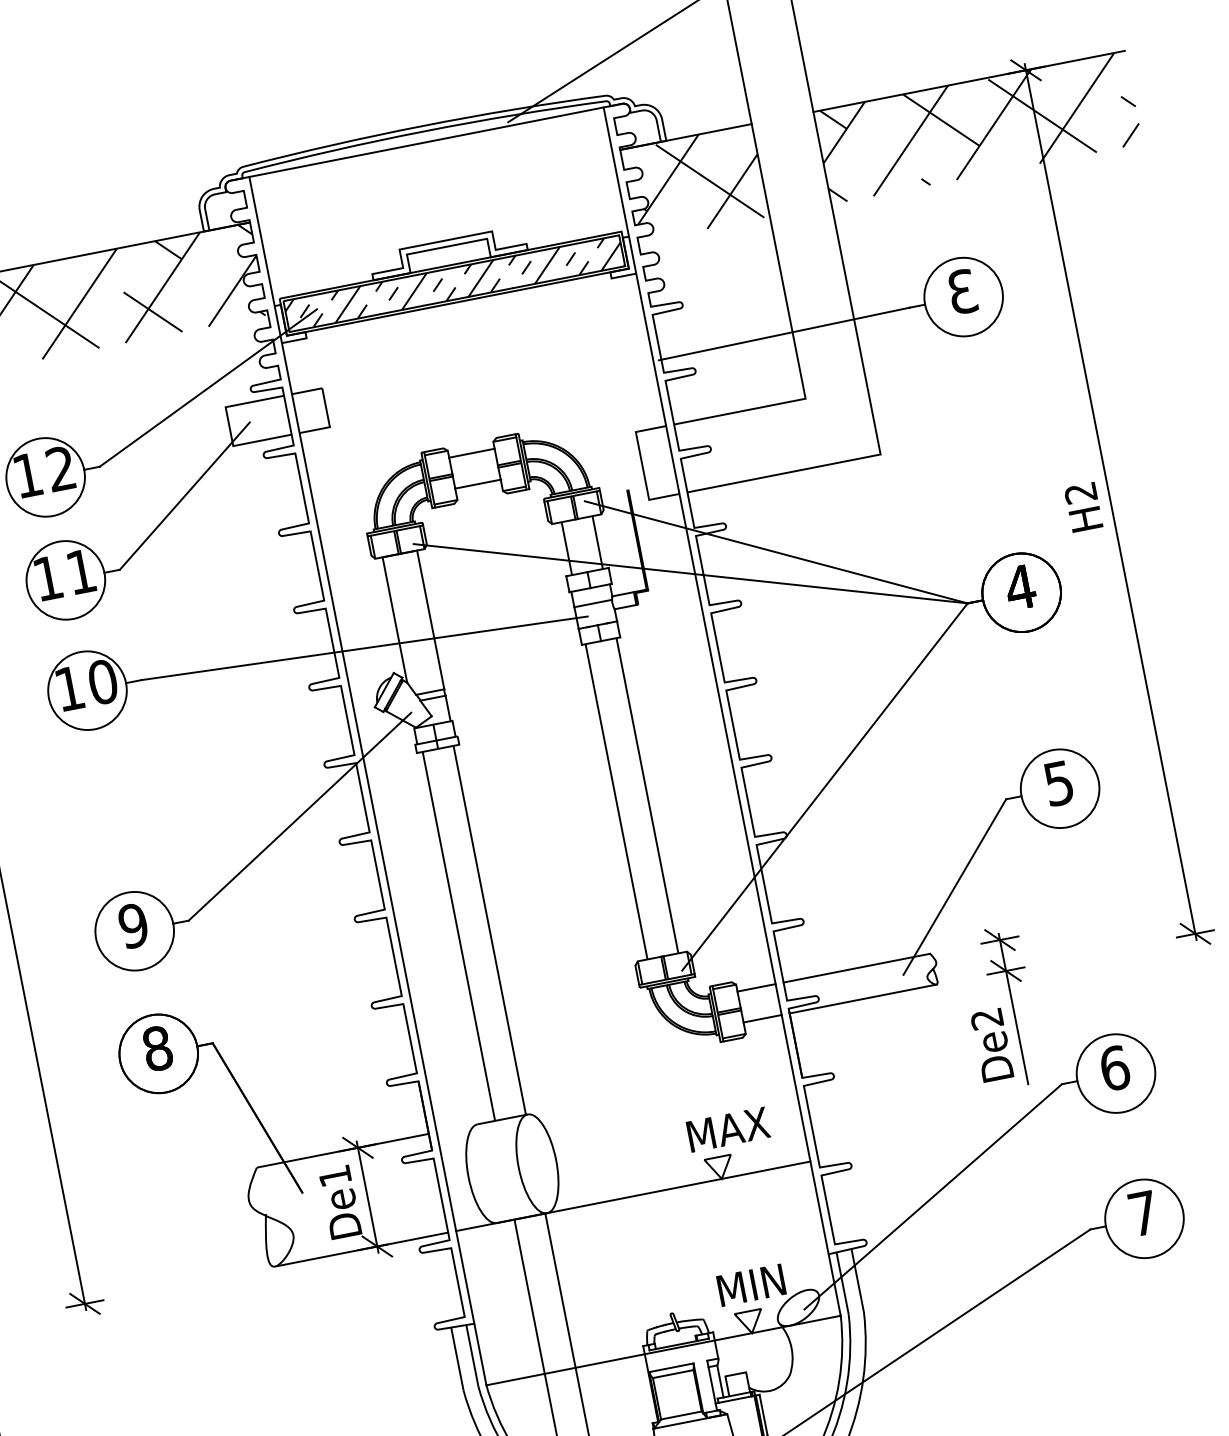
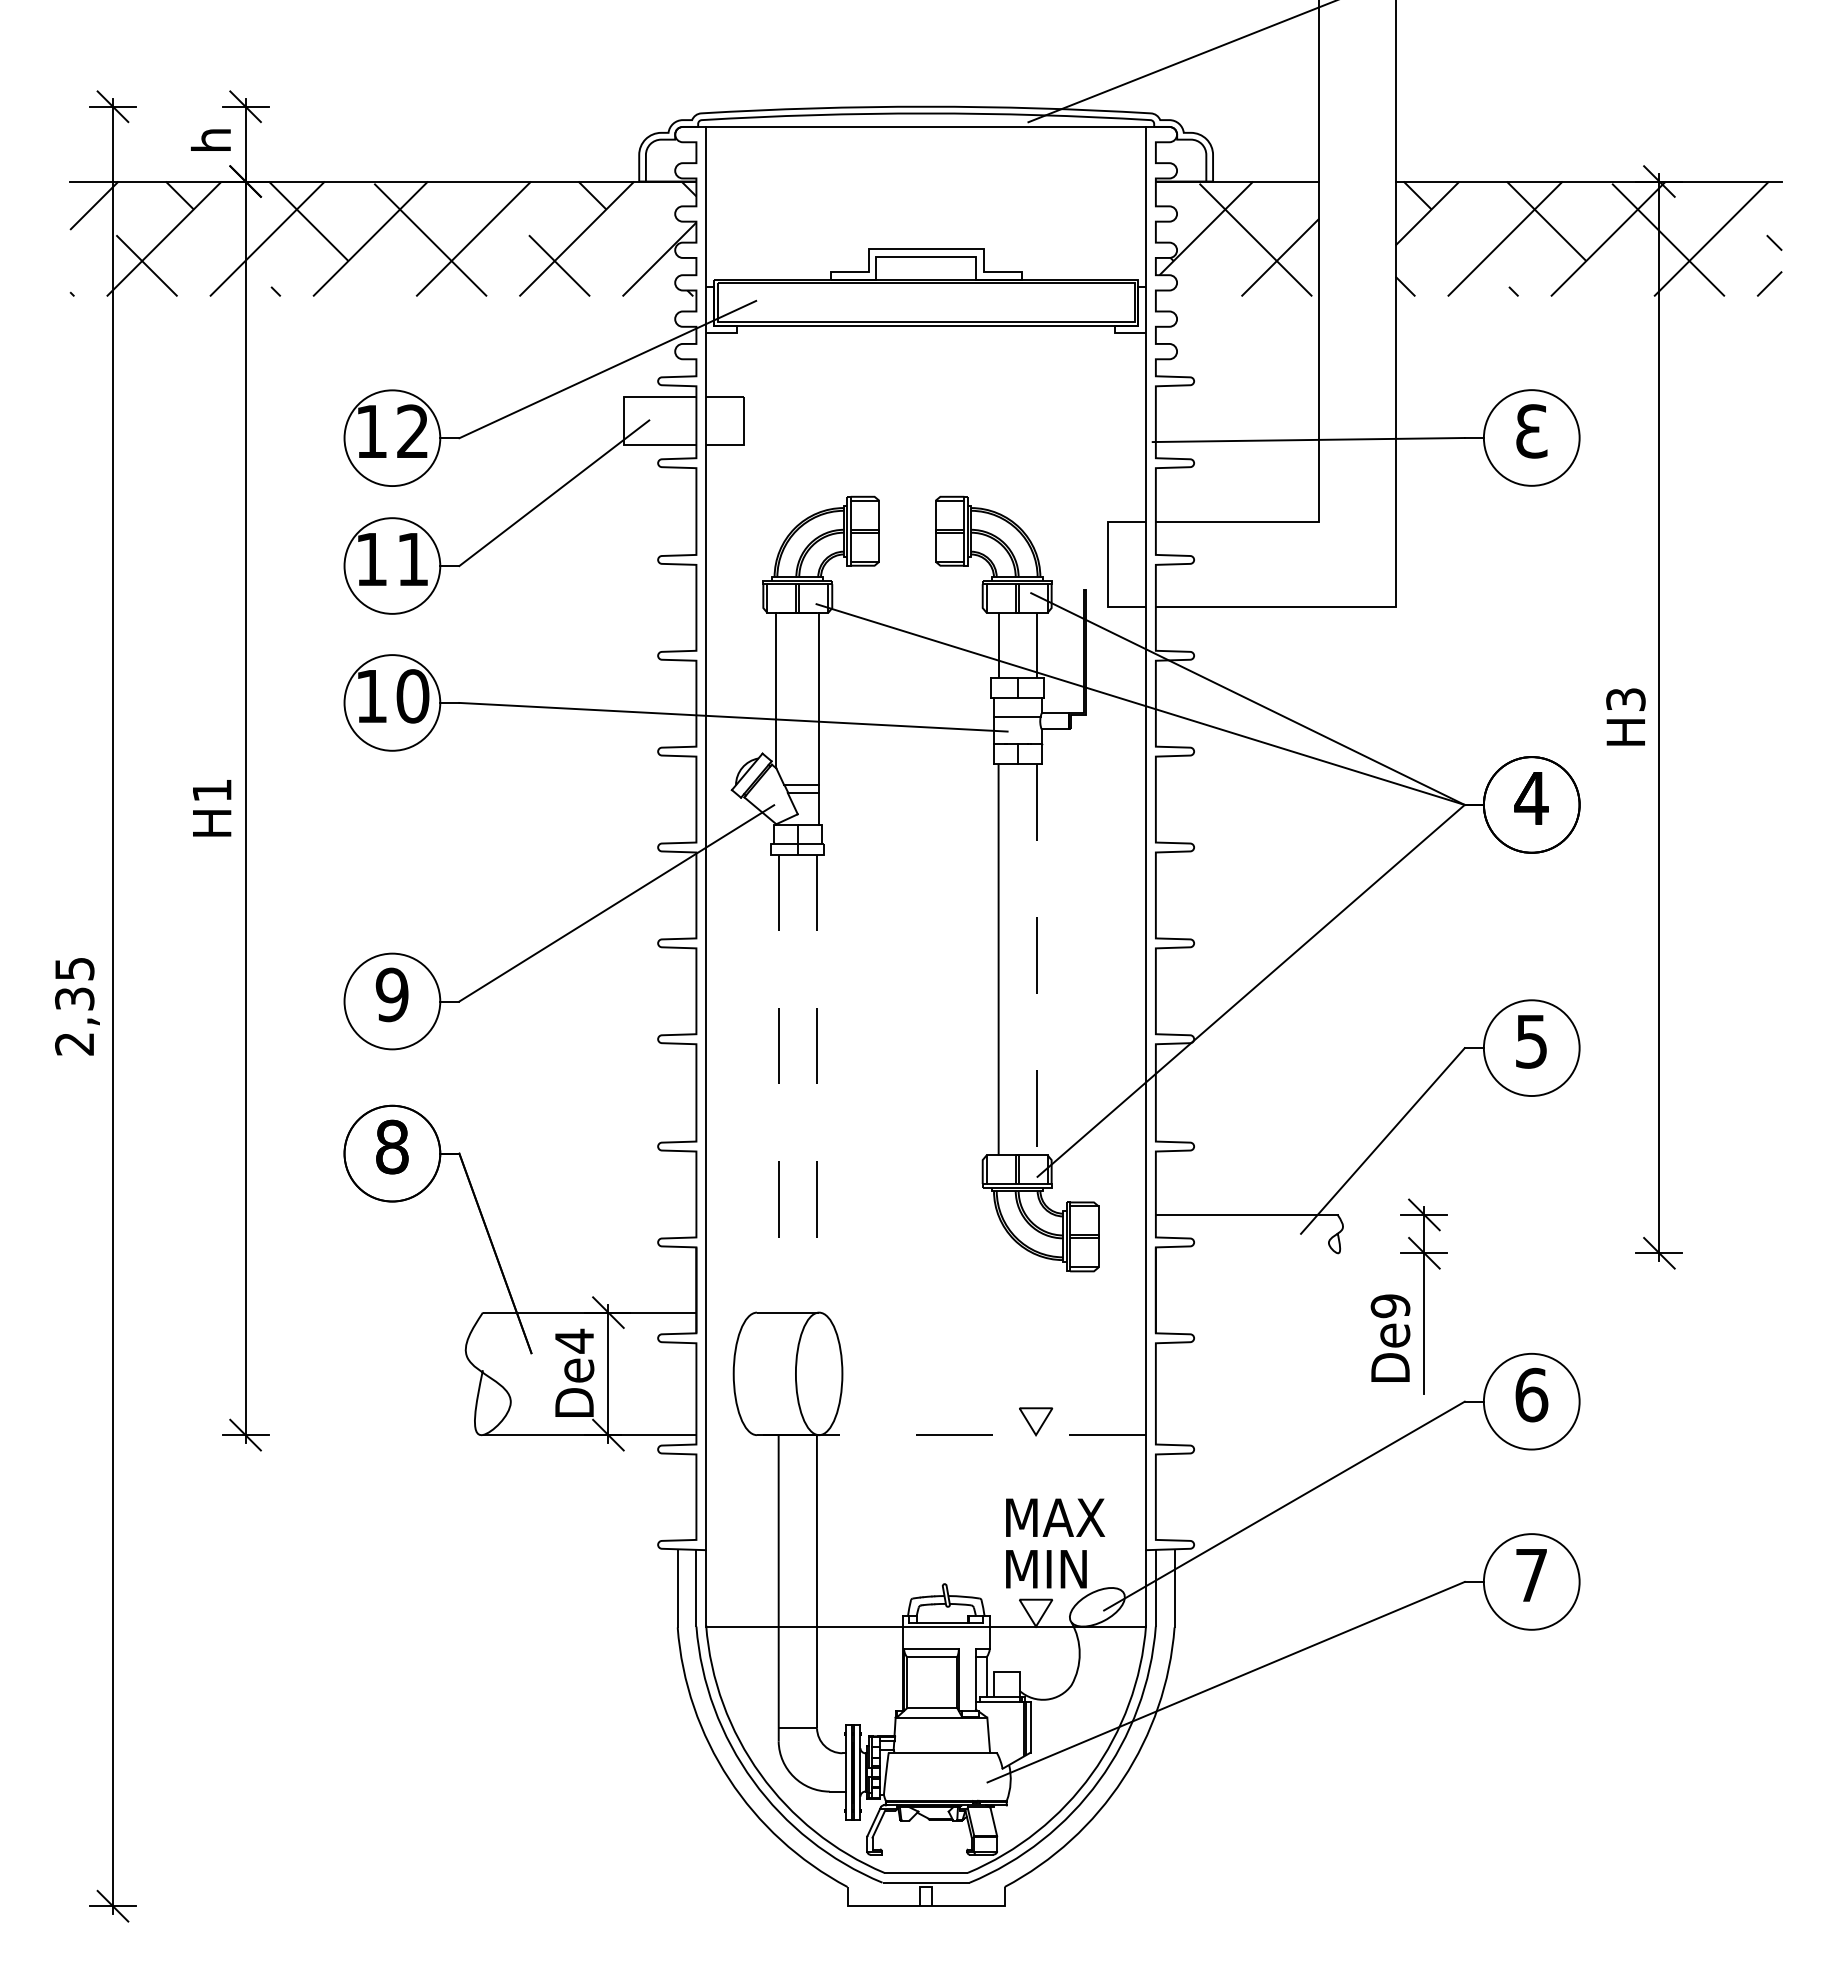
hatch: (453, 283) -> (925, 302), removed
line: (471, 453) -> (907, 509), removed
line: (477, 484) -> (907, 547), removed
text: (1080, 492) -> (1625, 699), H2 -> H3
line: (647, 795) -> (1036, 959), solid -> dashed
line: (489, 930) -> (816, 1083), solid -> dashed
line: (458, 936) -> (778, 1083), solid -> dashed
line: (755, 987) -> (1121, 1214), removed
line: (862, 999) -> (1246, 1253), removed
line: (762, 1019) -> (1121, 1253), removed
text: (987, 1019) -> (1390, 1306), De2 -> De9
text: (728, 1129) -> (1055, 1517), moved
text: (335, 1175) -> (574, 1340), De1 -> De4
line: (633, 1196) -> (926, 1435), solid -> dashed

